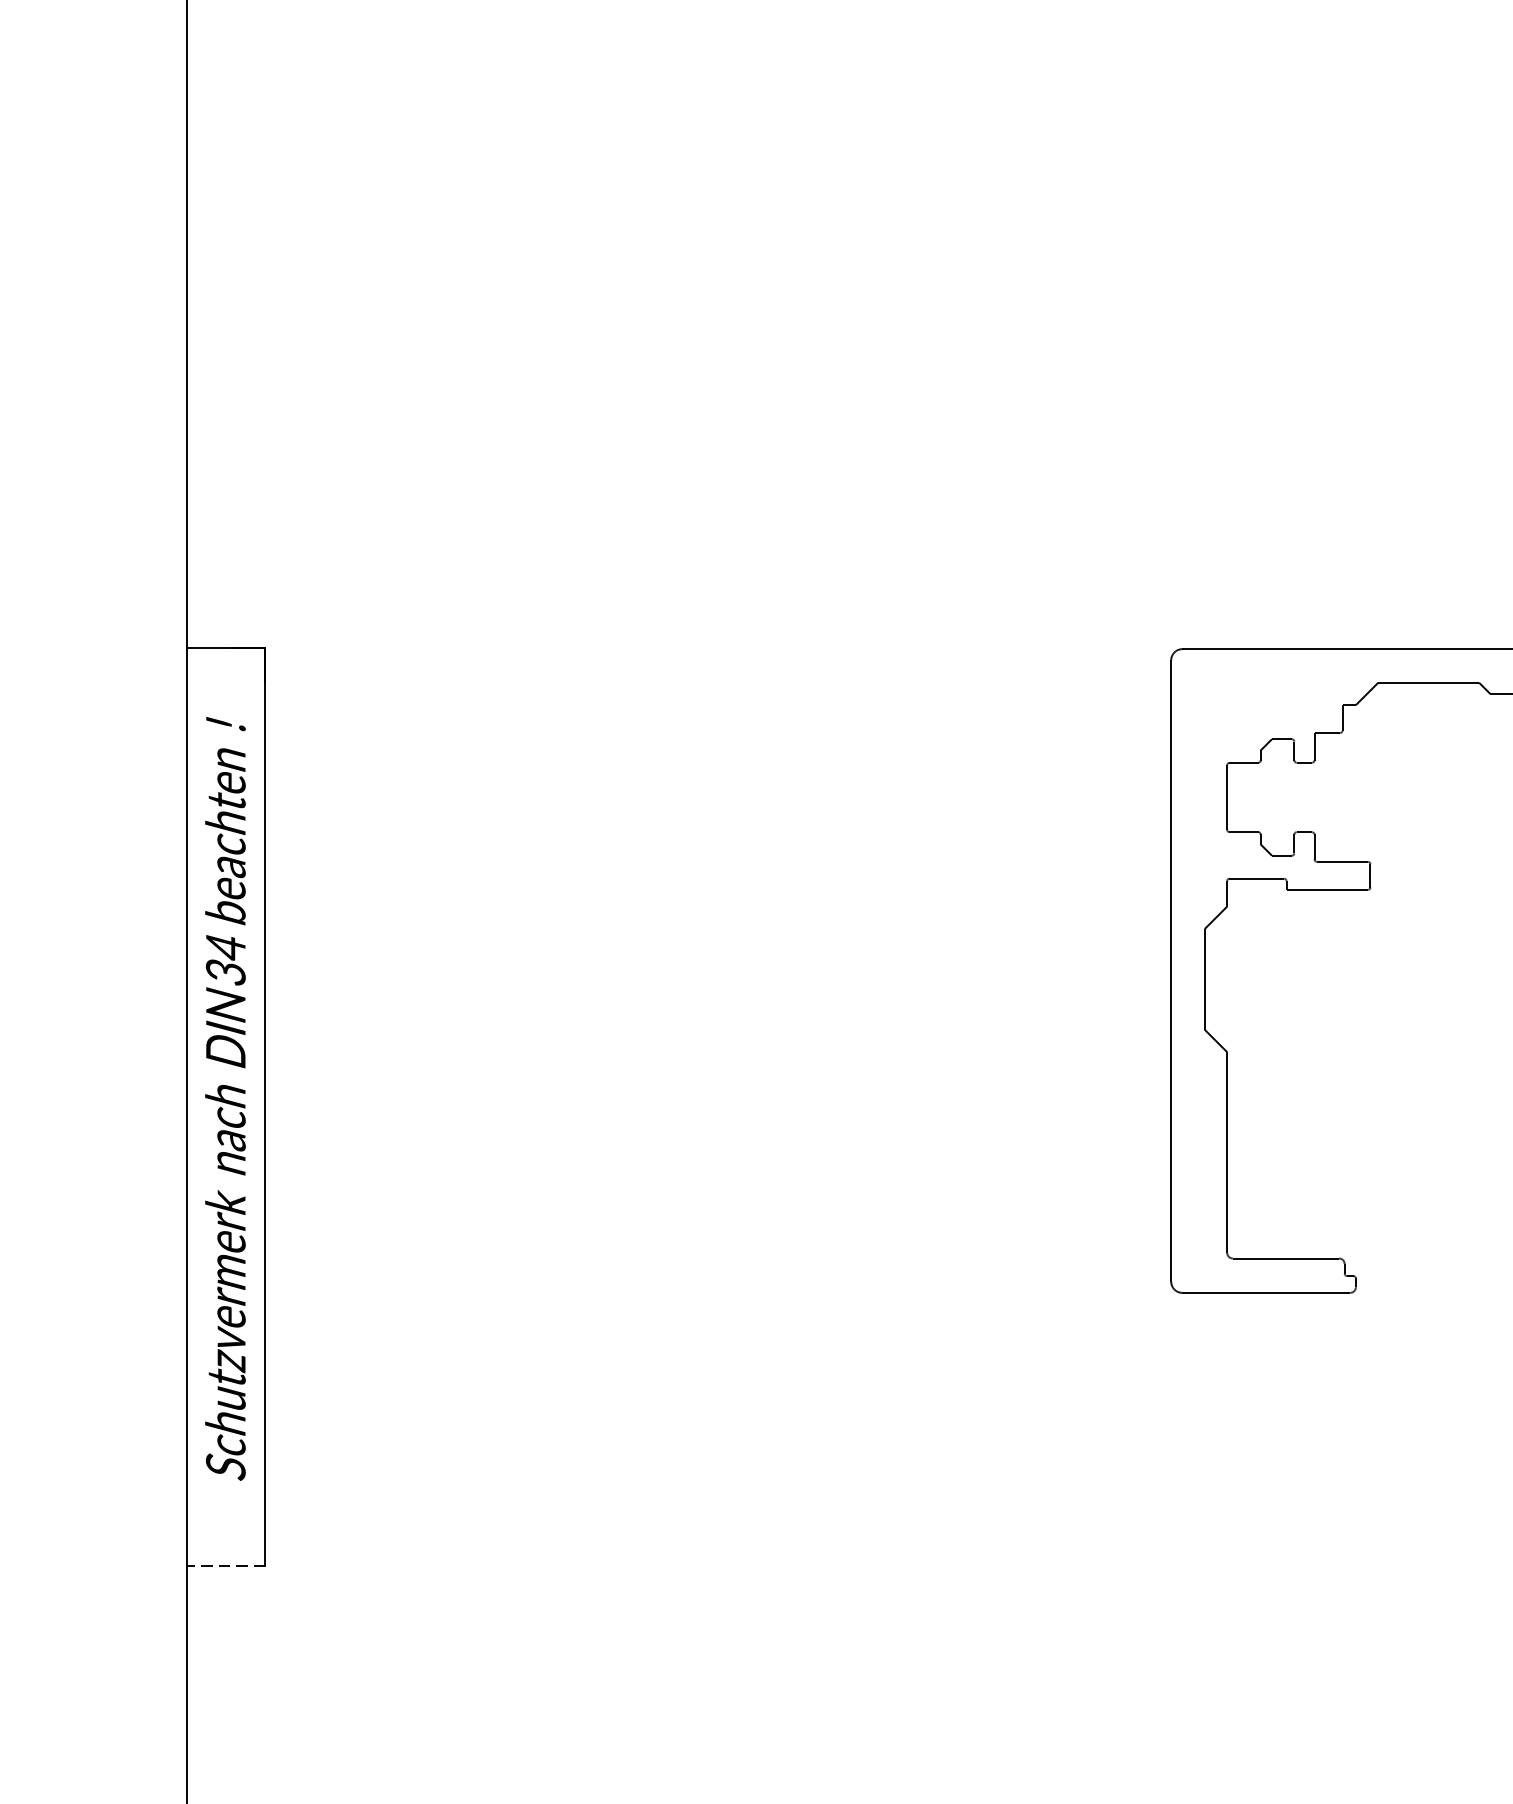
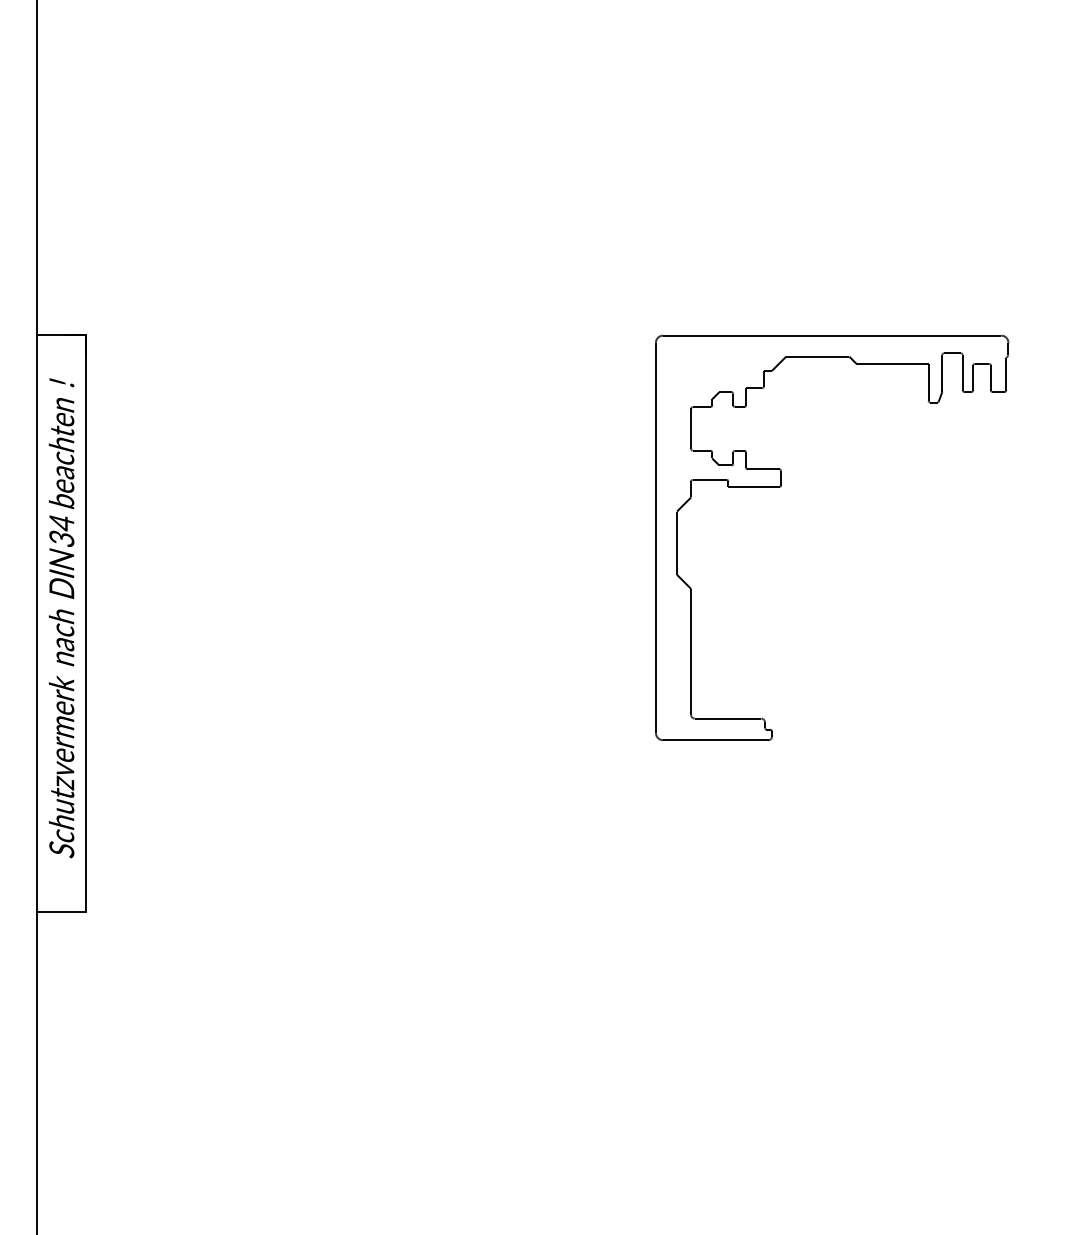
line: (225, 1565) -> (61, 911), dashed -> solid

